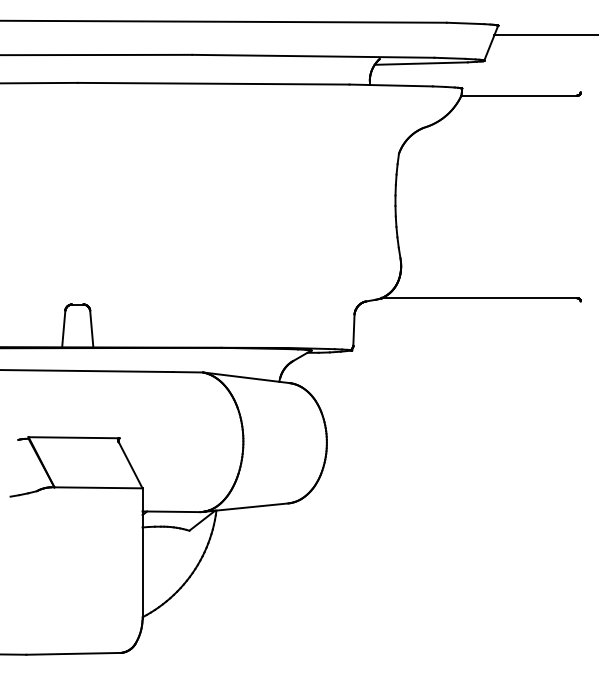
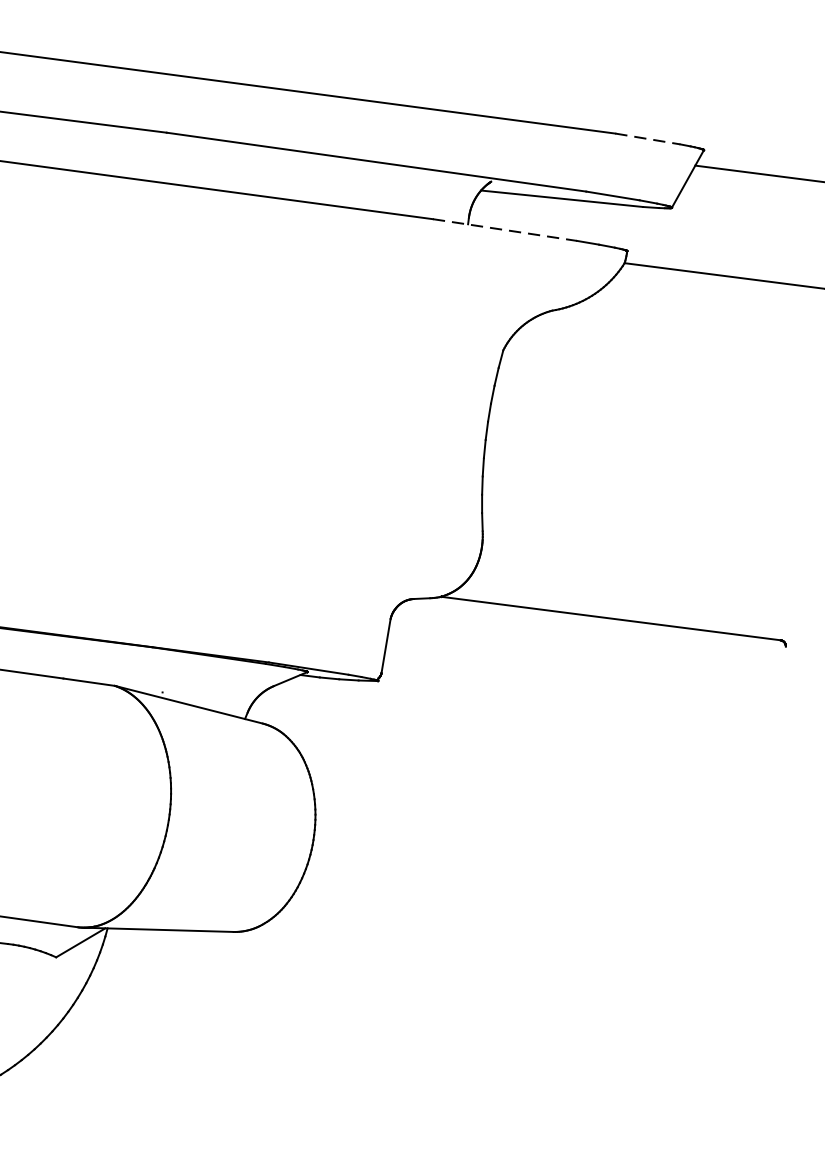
line: (465, 23) -> (647, 139), solid -> dashed
line: (391, 85) -> (505, 230), solid -> dashed

